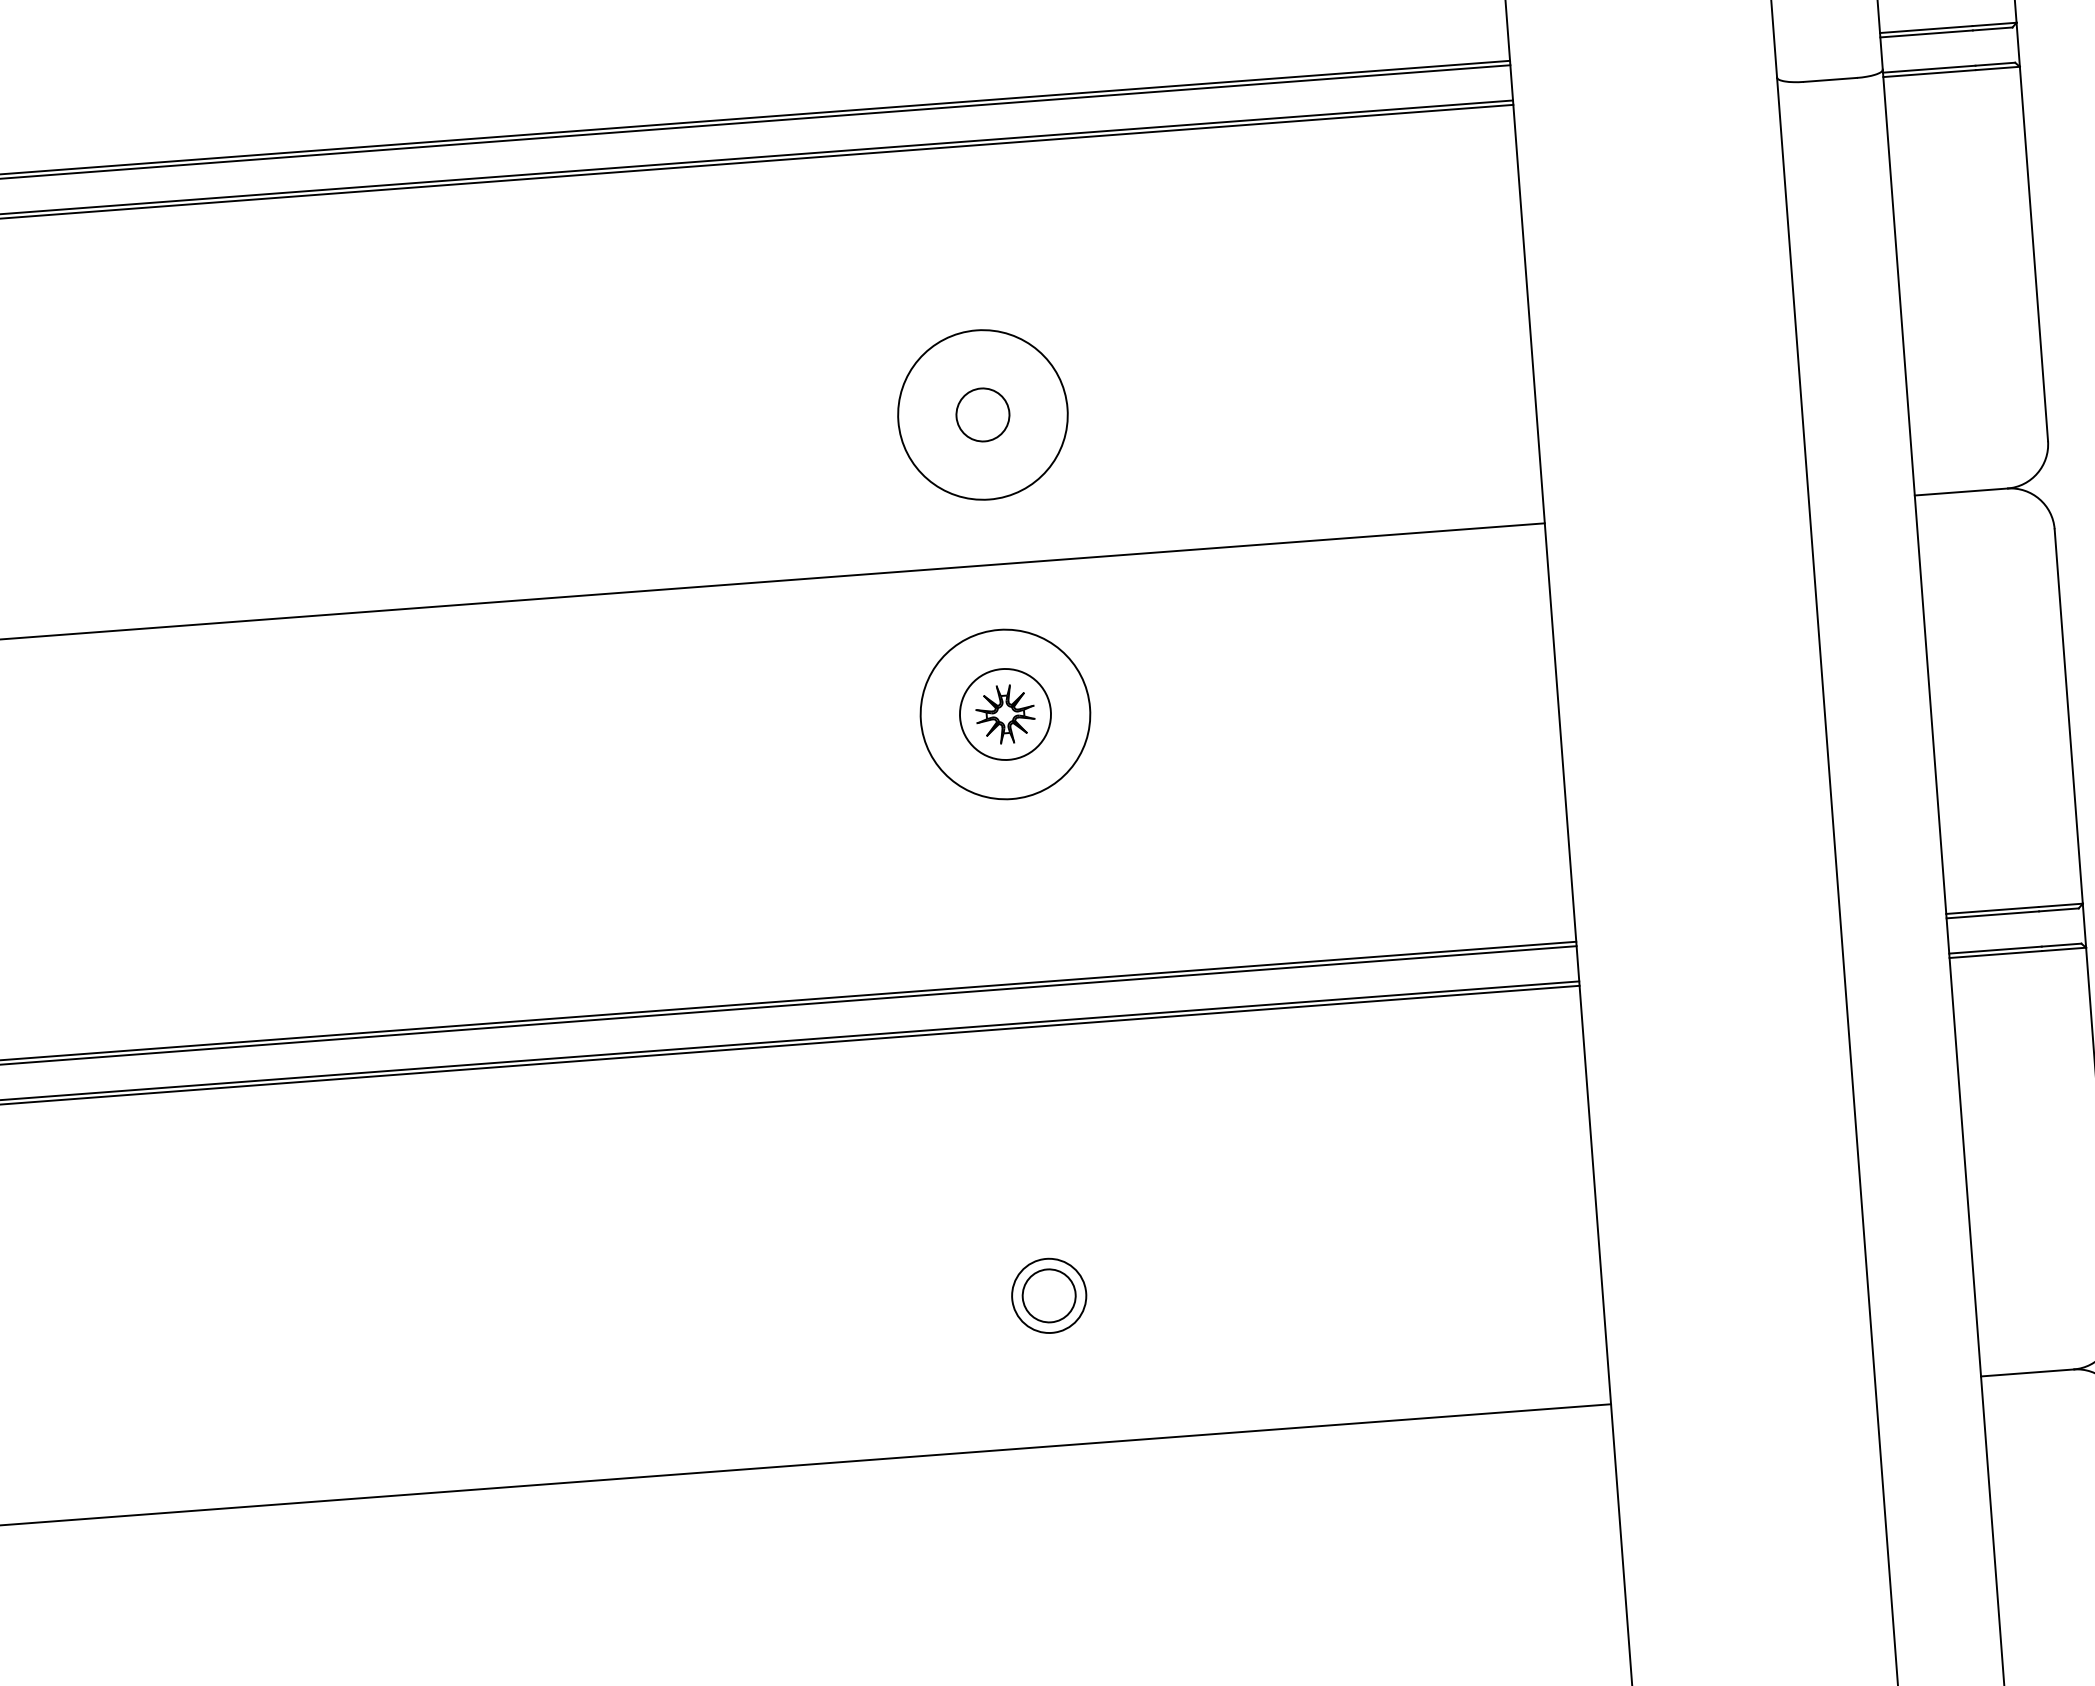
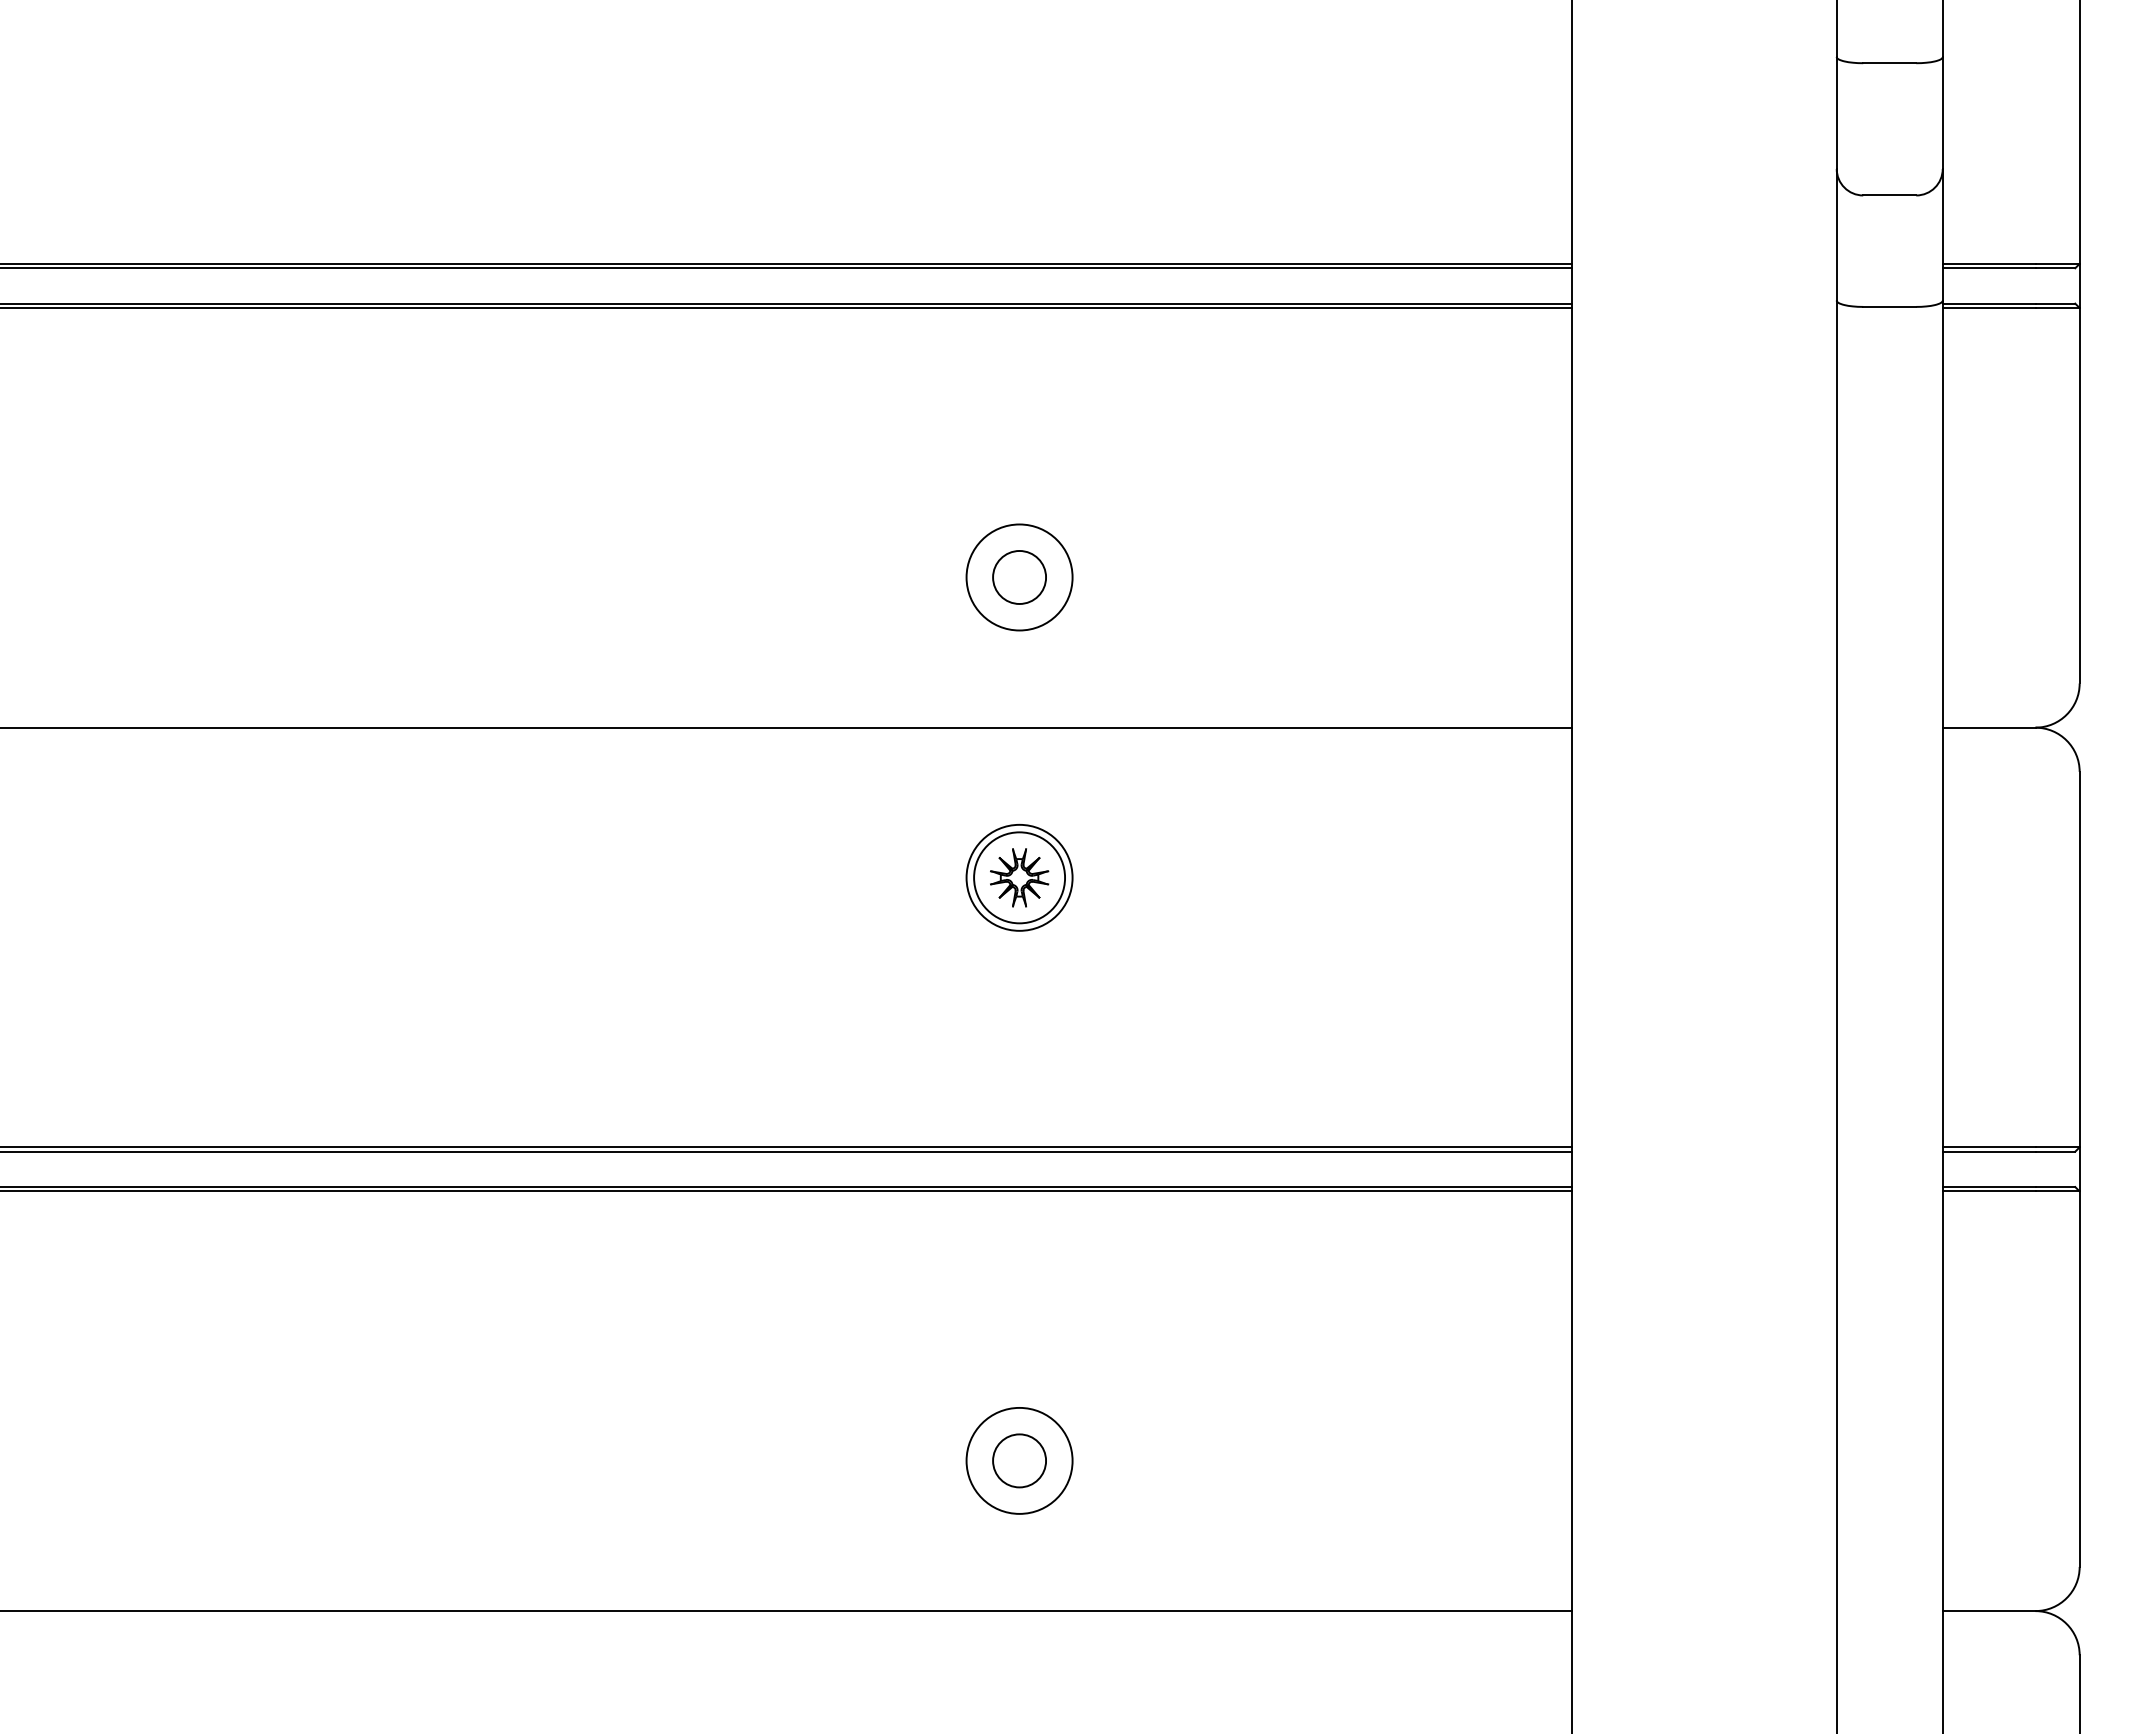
circle: (982, 414) -> (1019, 577), size x0.62
circle: (1005, 714) -> (1019, 877), size x0.62
circle: (1049, 1295) -> (1019, 1460), size x1.43

